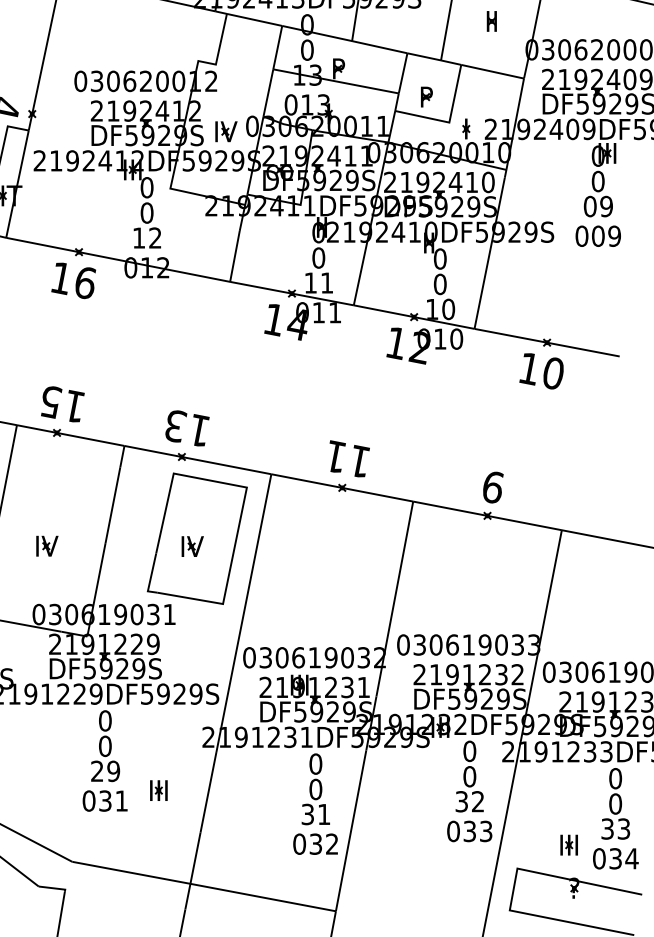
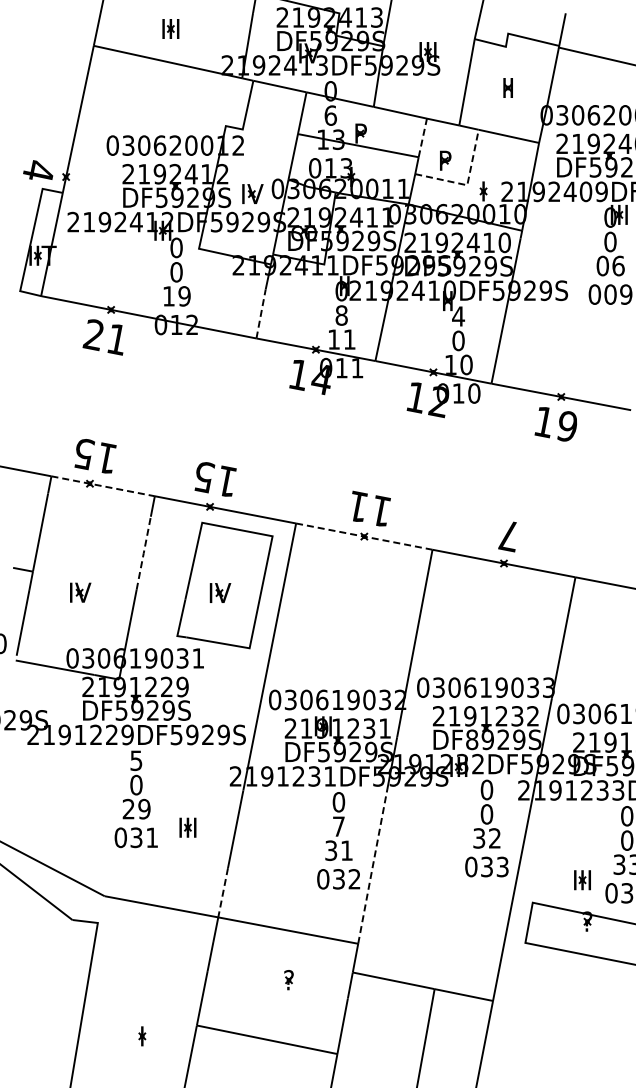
text: (307, 50) -> (330, 115), 0 -> 6
line: (402, 72) -> (422, 137), solid -> dashed
line: (449, 121) -> (467, 184), solid -> dashed
text: (606, 206) -> (618, 265), 09 -> 06
text: (155, 238) -> (184, 296), 12 -> 19
line: (235, 255) -> (261, 313), solid -> dashed
text: (318, 257) -> (341, 315), 0 -> 8
text: (440, 259) -> (458, 316), 0 -> 4
text: (72, 280) -> (104, 337), 16 -> 21
text: (553, 373) -> (567, 426), 10 -> 19
text: (176, 426) -> (204, 477), 13 -> 15
line: (71, 435) -> (103, 486), solid -> dashed
line: (342, 487) -> (364, 536), solid -> dashed
text: (492, 487) -> (508, 536), 9 -> 7
line: (112, 505) -> (143, 553), solid -> dashed
text: (454, 698) -> (472, 739), DF5929S -> DF8929S
text: (105, 720) -> (136, 760), 0 -> 5
text: (315, 789) -> (338, 826), 0 -> 7
line: (350, 830) -> (372, 866), solid -> dashed
line: (195, 858) -> (223, 893), solid -> dashed

